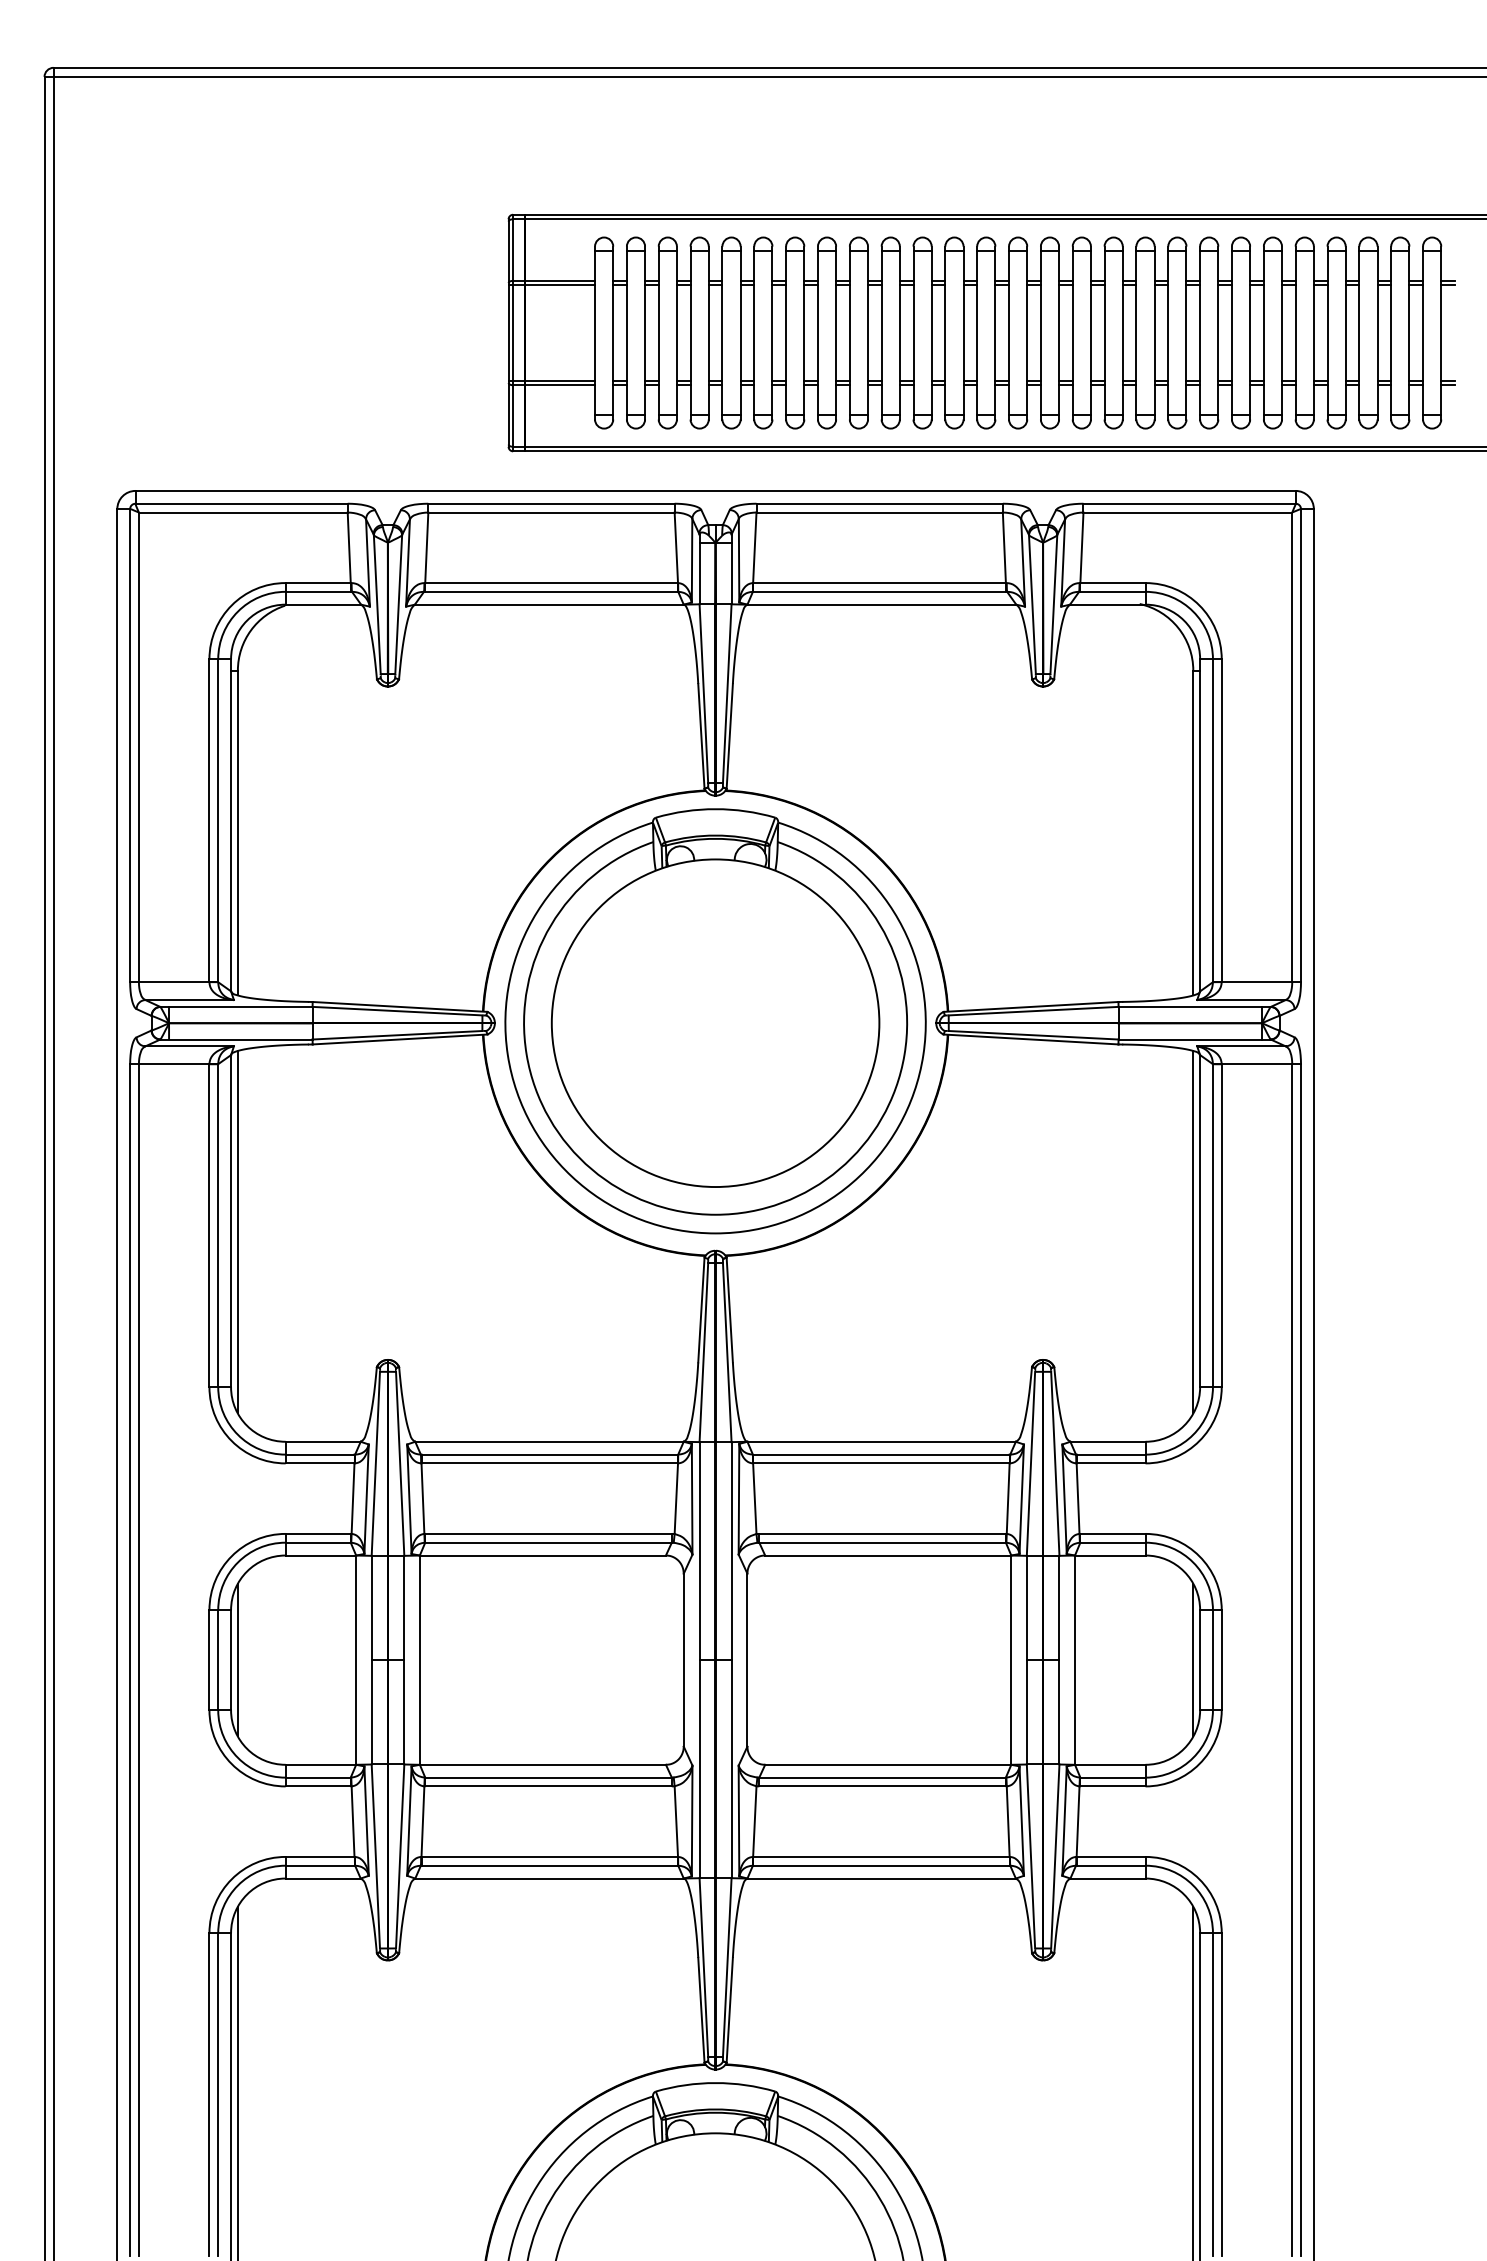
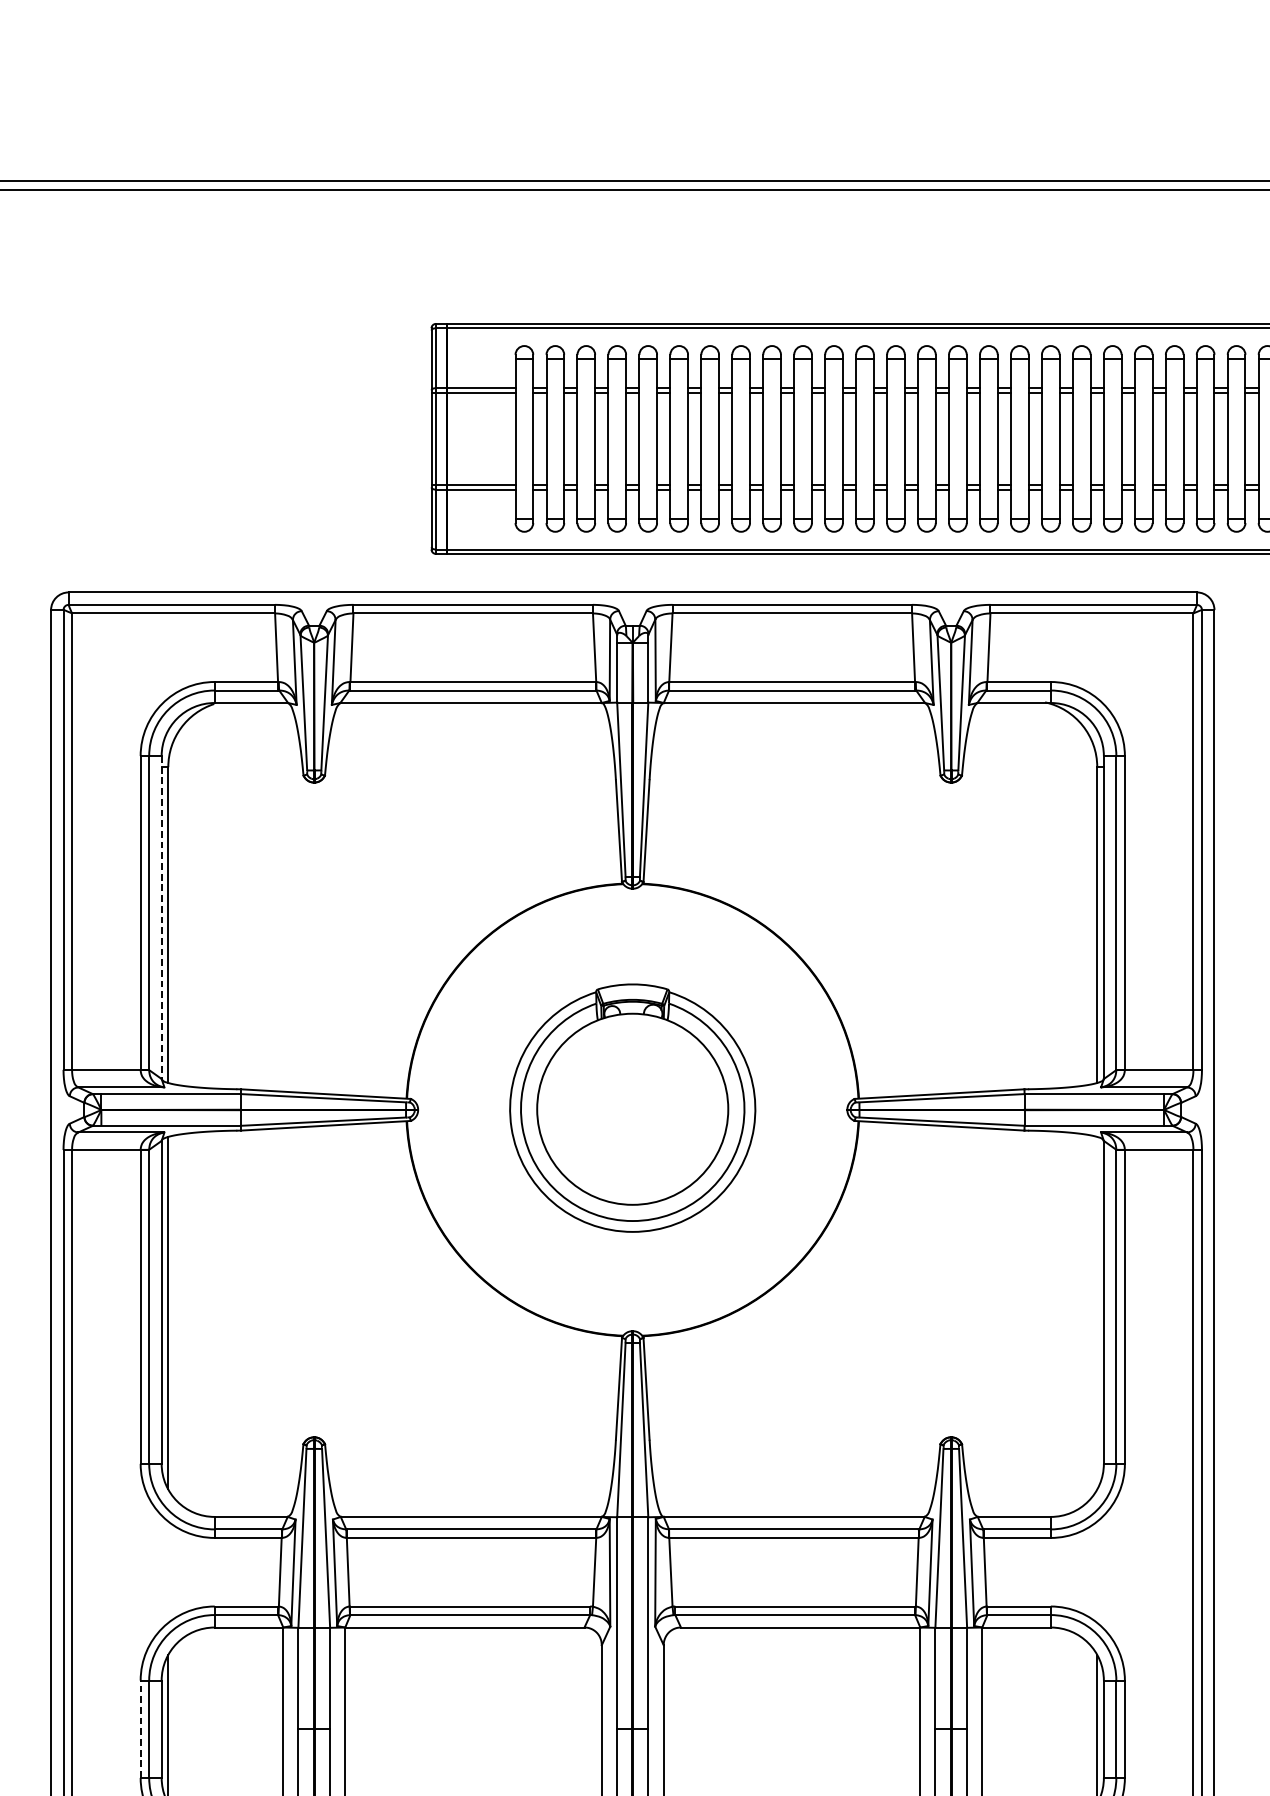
line: (231, 825) -> (162, 917), solid -> dashed
part: (715, 1021) -> (632, 1108), size x0.6
line: (1193, 1231) -> (1097, 1312), removed
line: (209, 1659) -> (140, 1728), solid -> dashed

